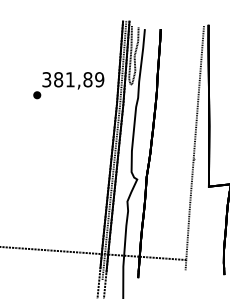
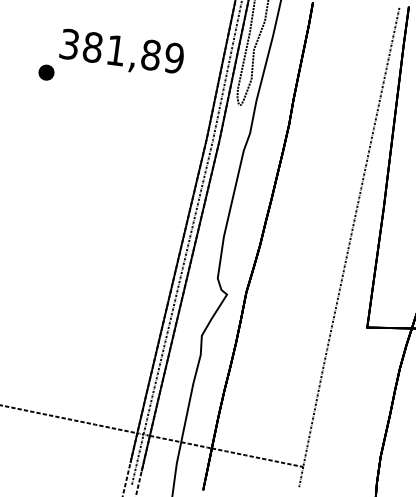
text: (68, 85) -> (111, 61), moved

